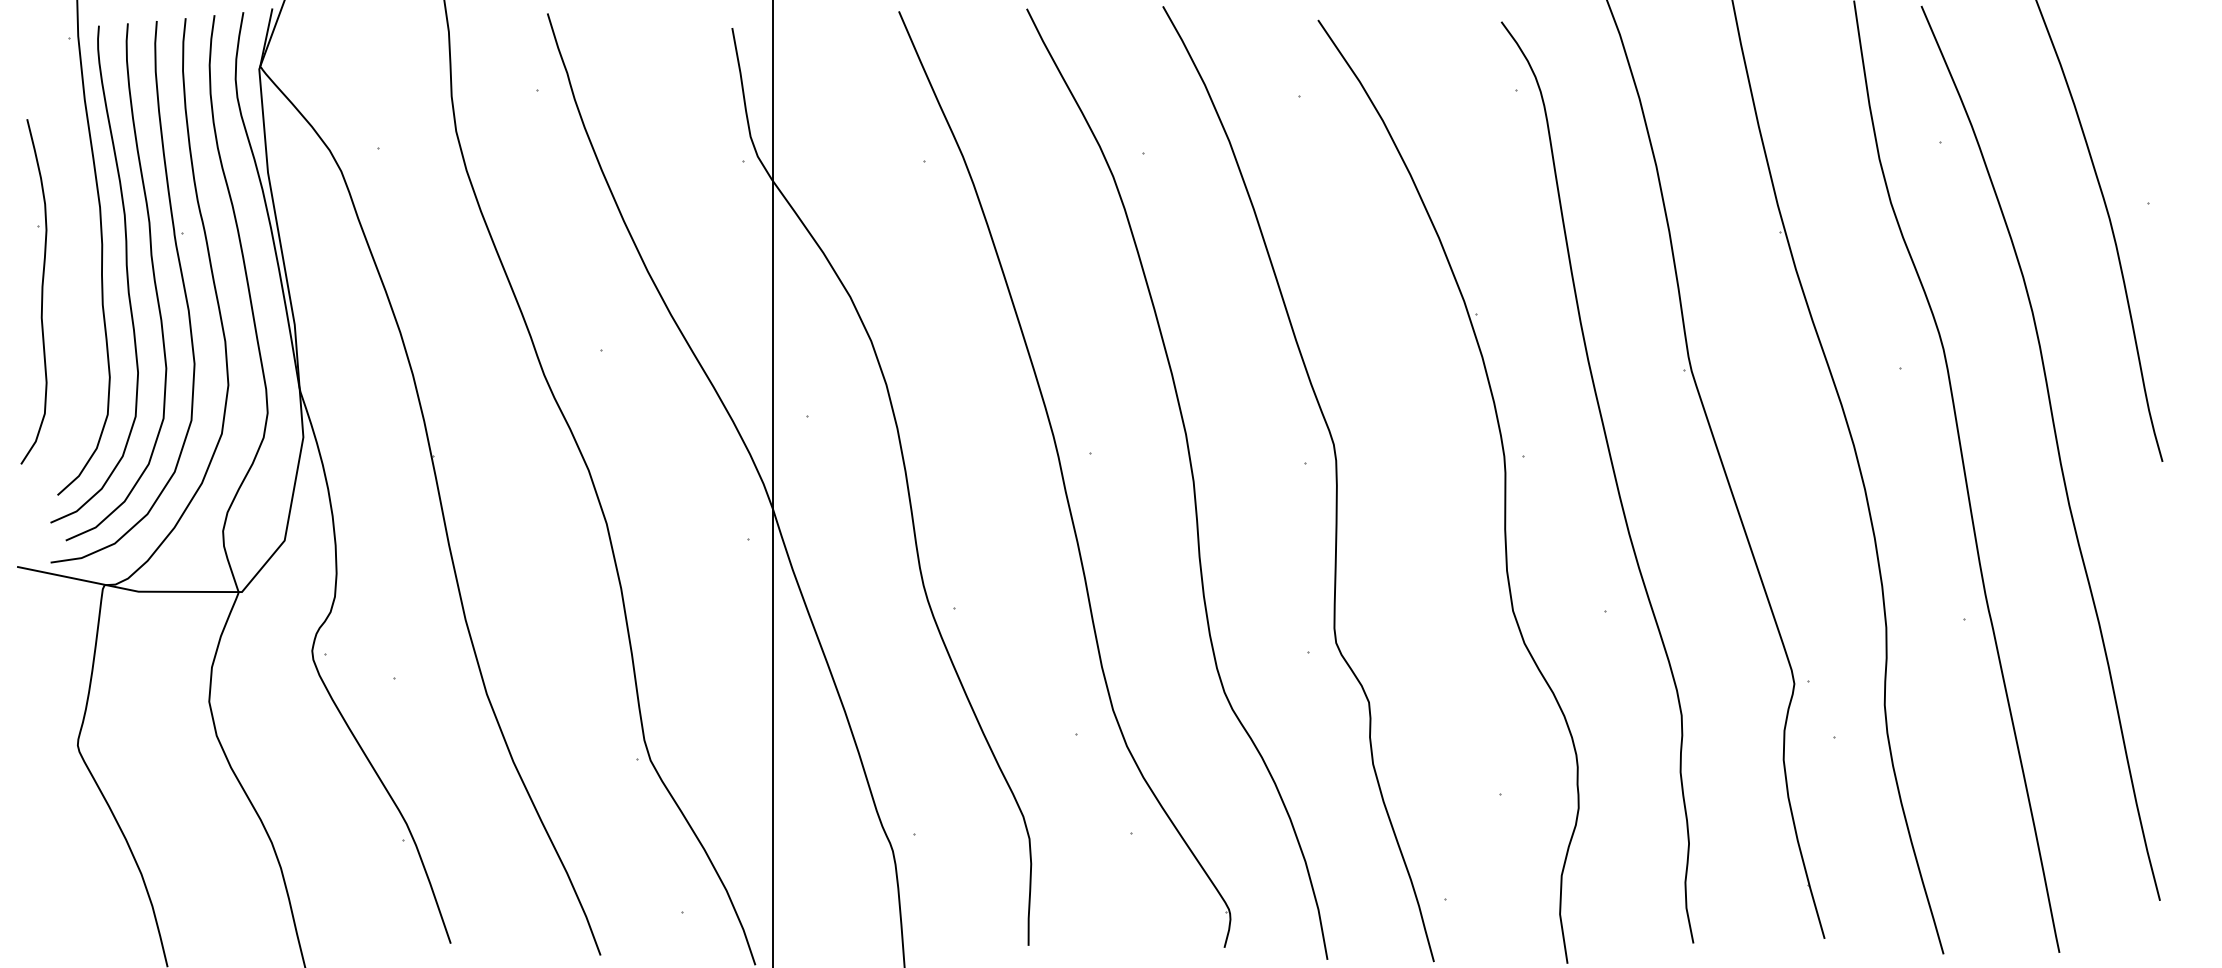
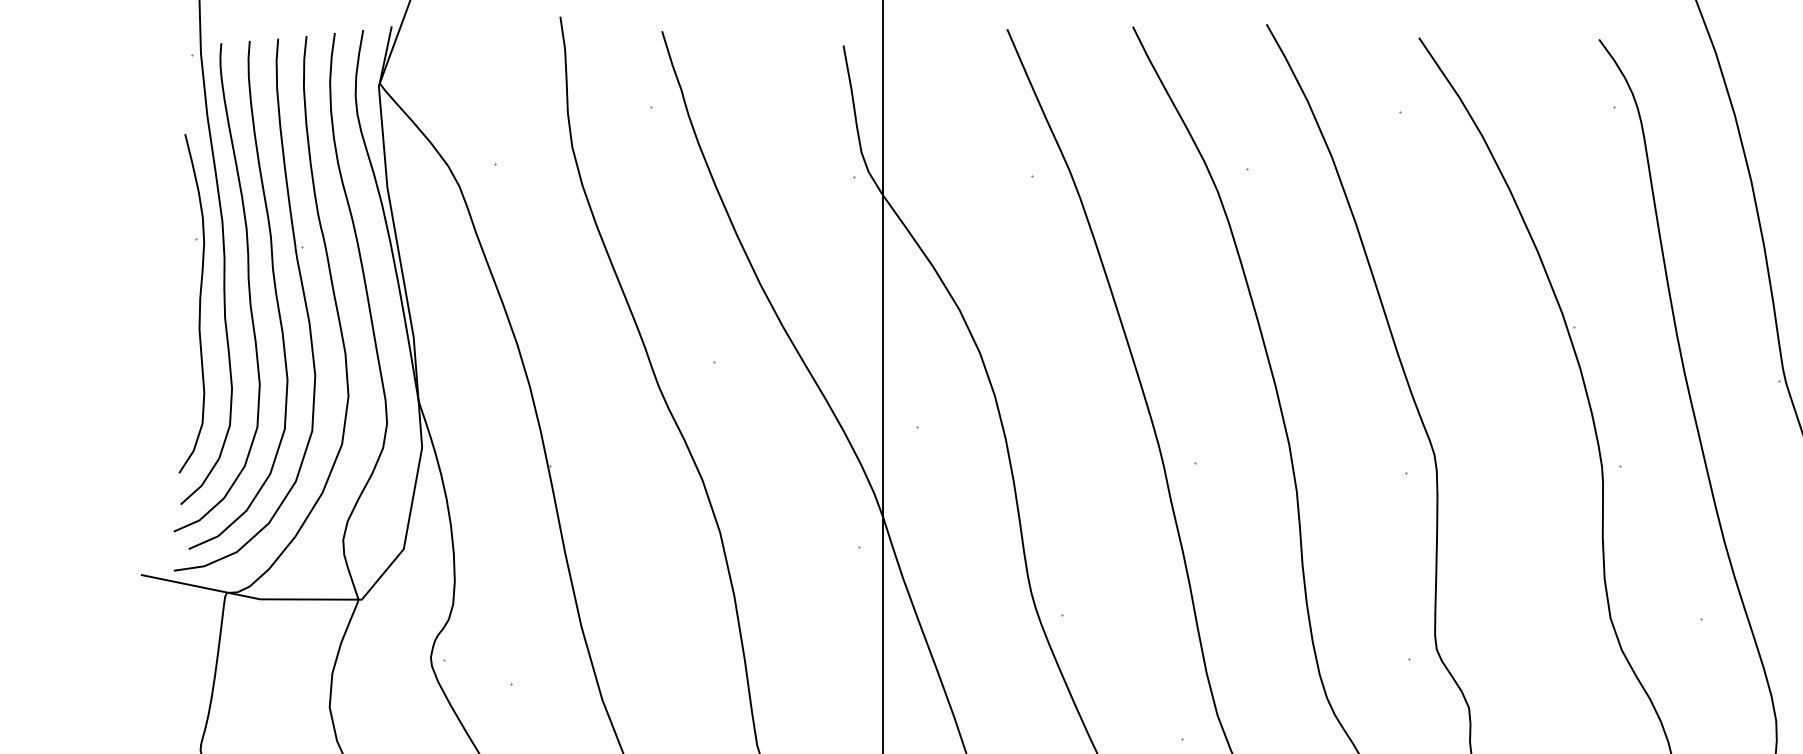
part: (41, 291) -> (199, 303), moved

